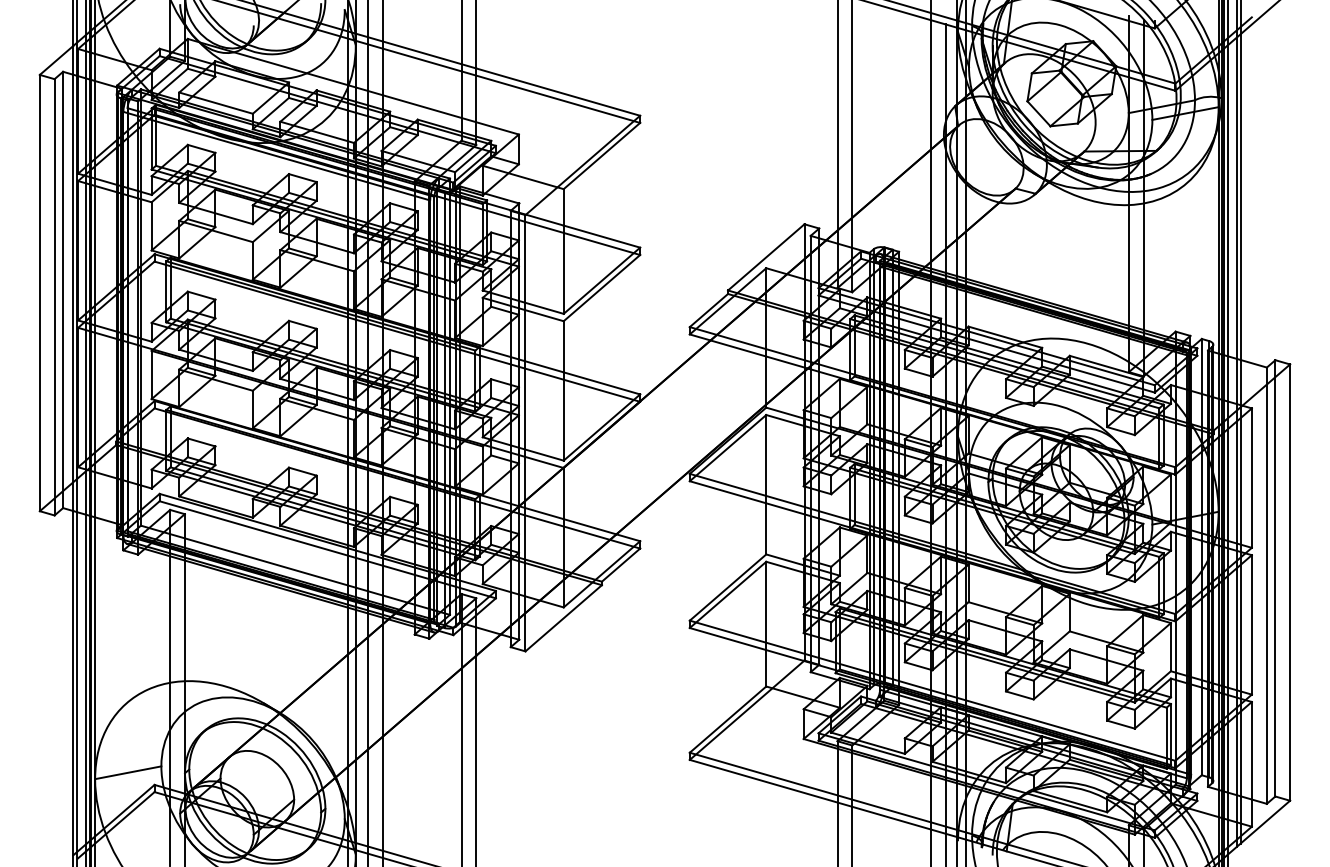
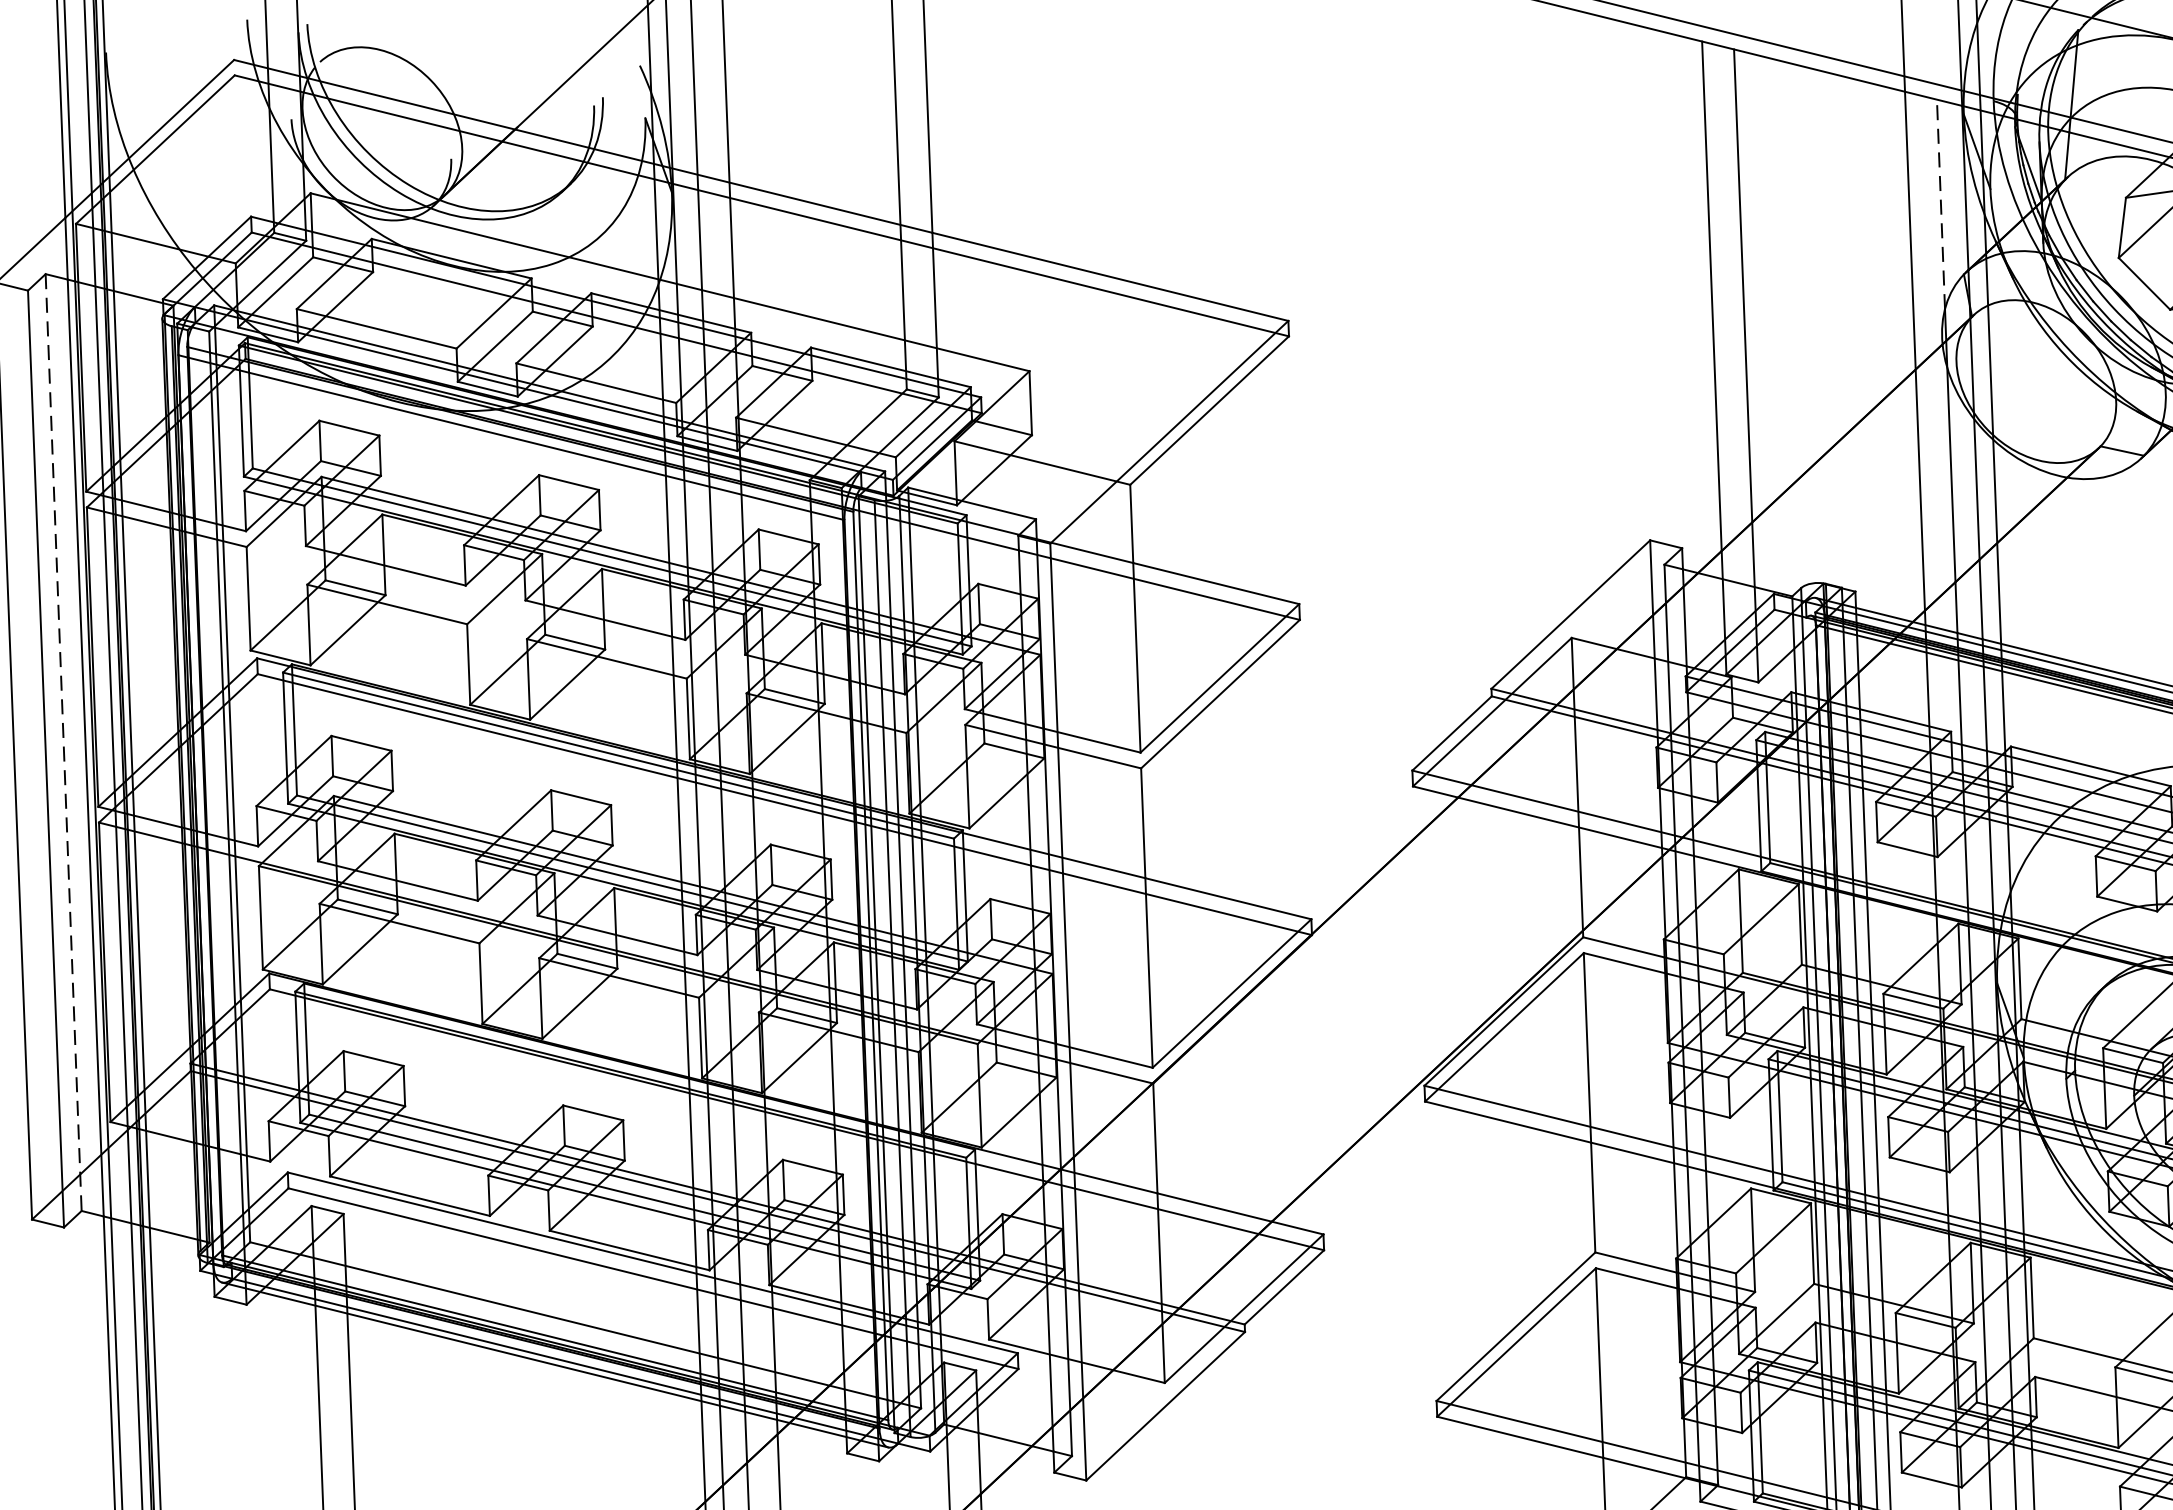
line: (945, 73) -> (1940, 204), solid -> dashed
line: (63, 290) -> (64, 743), solid -> dashed

